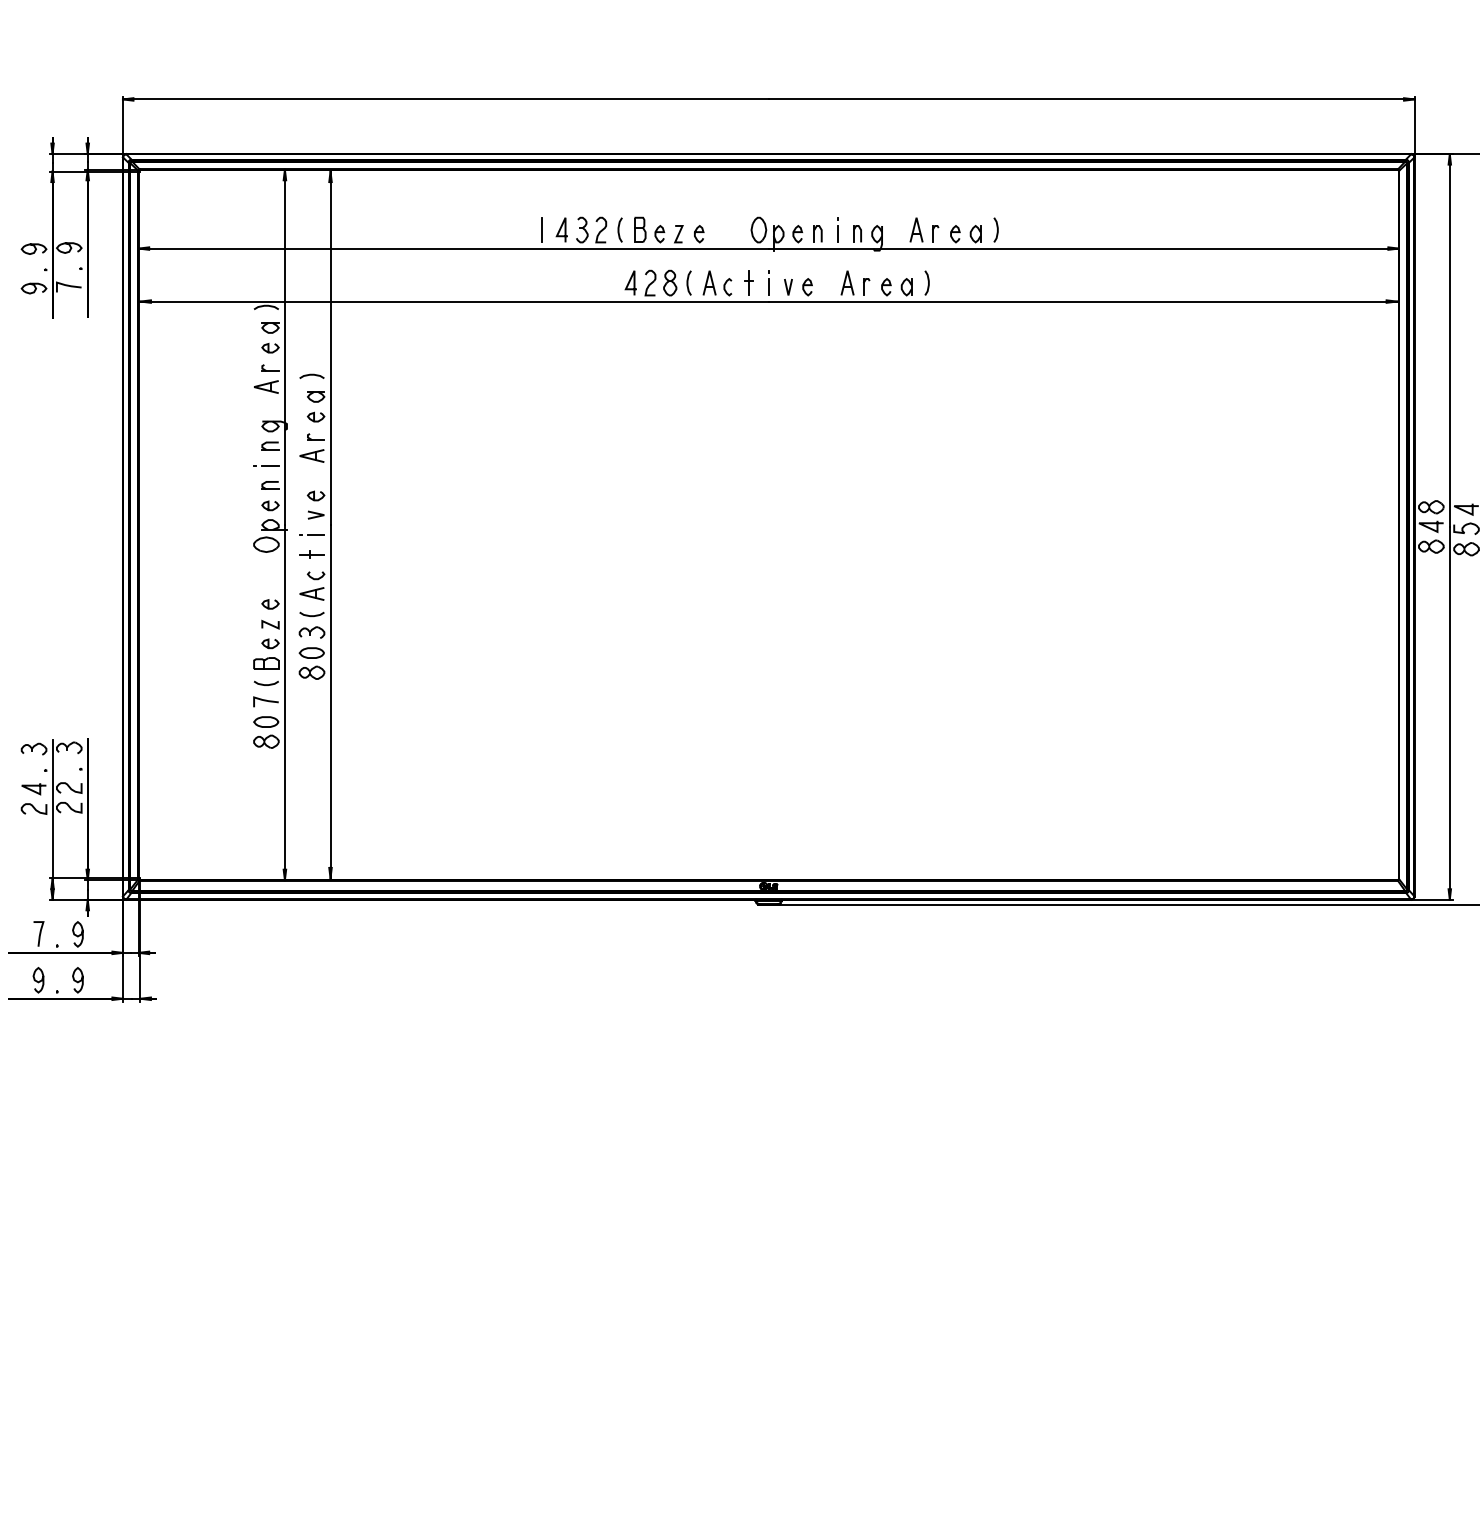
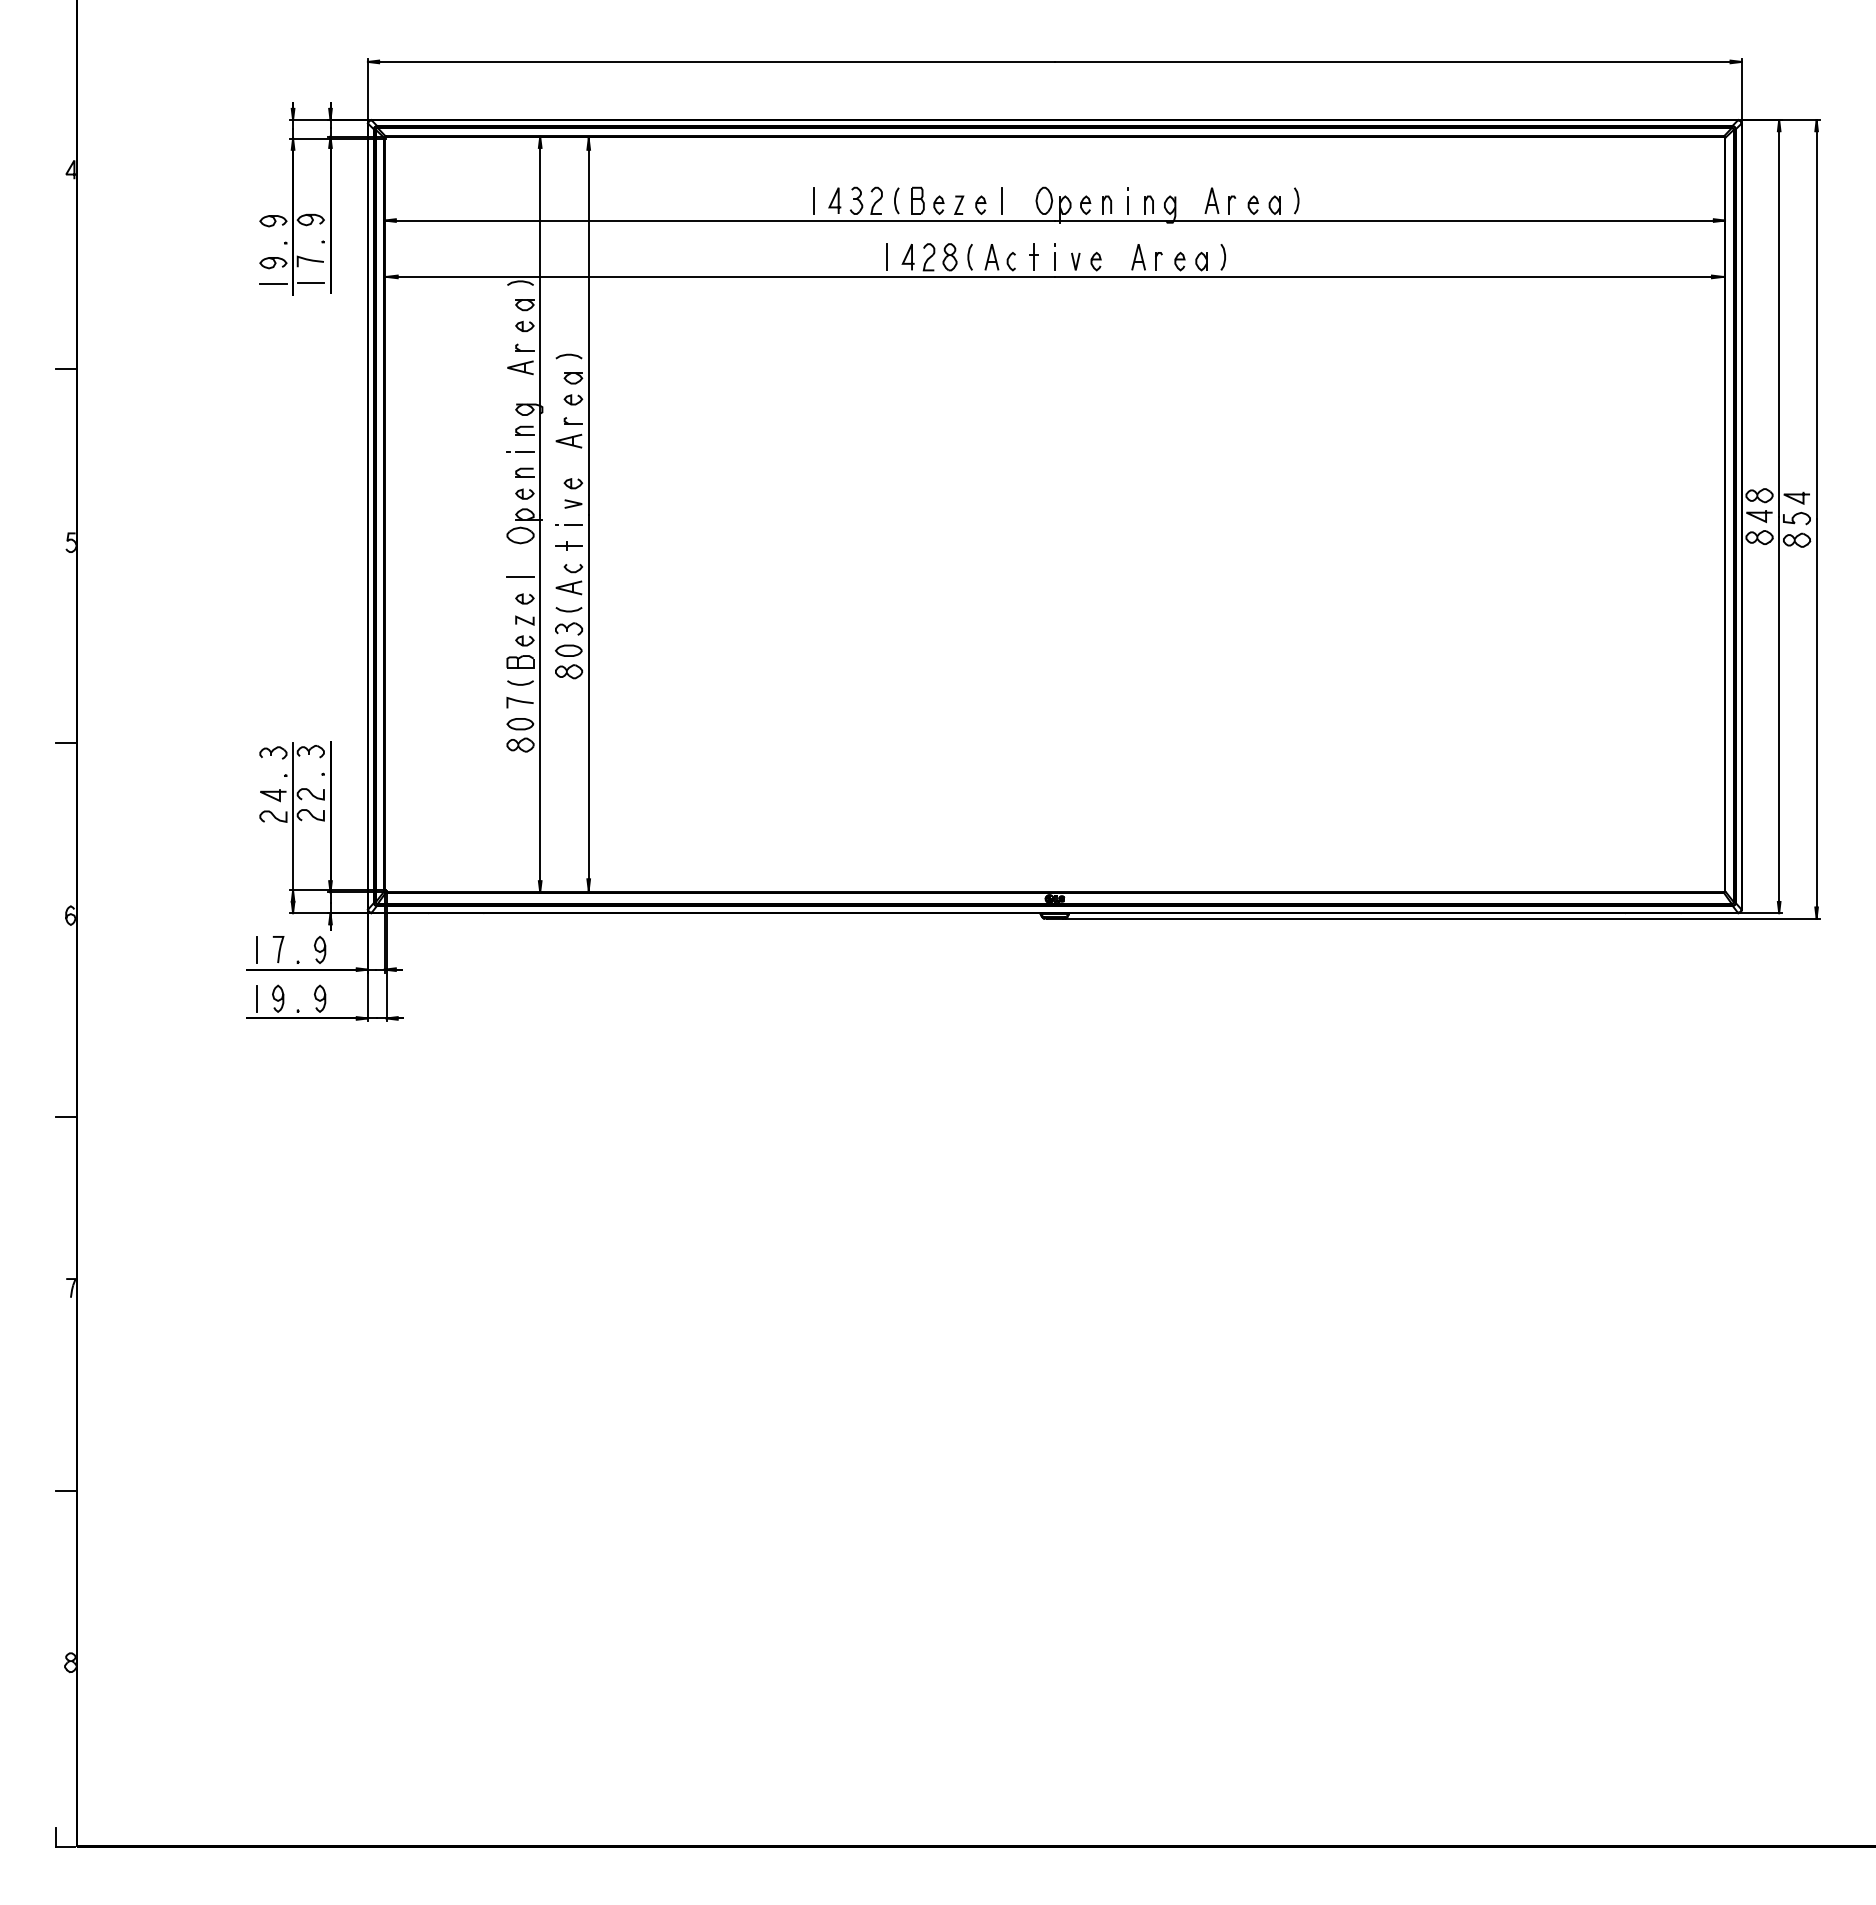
line: (719, 229) -> (1002, 200), added
line: (611, 283) -> (887, 257), added
line: (68, 306) -> (310, 282), added
line: (34, 308) -> (273, 284), added
line: (266, 584) -> (520, 577), added
line: (19, 933) -> (257, 949), added
line: (19, 980) -> (257, 998), added

